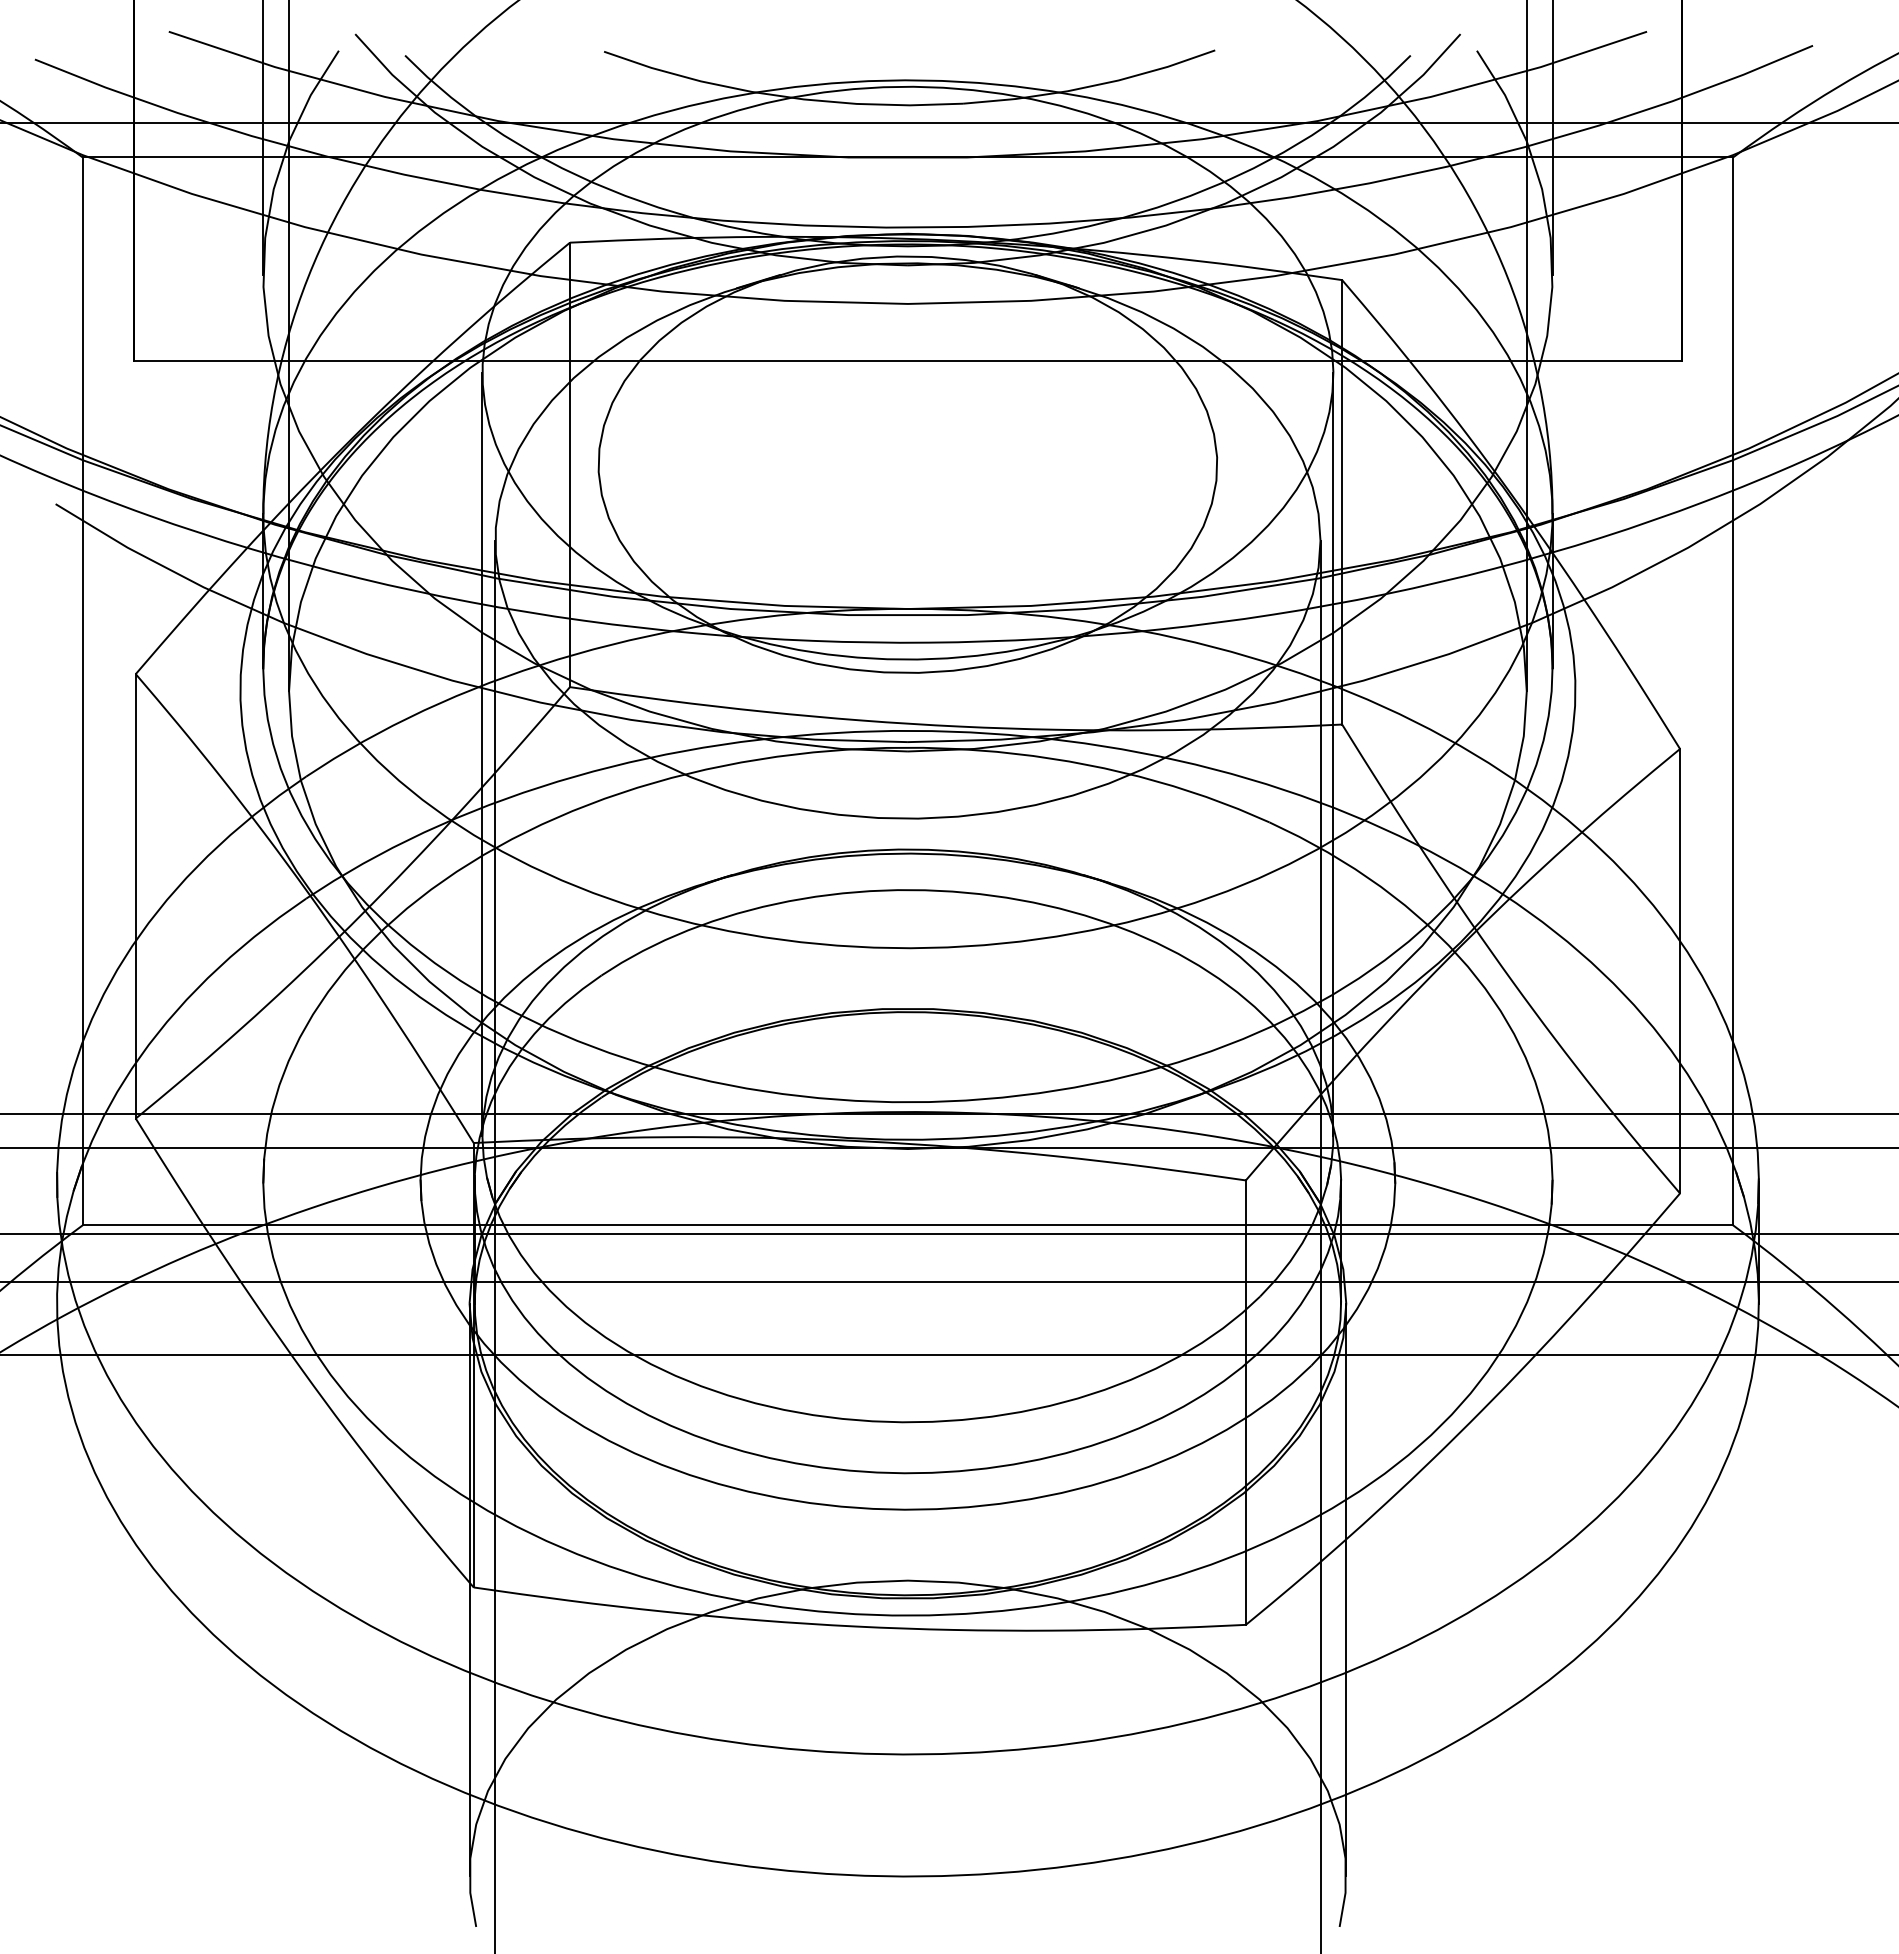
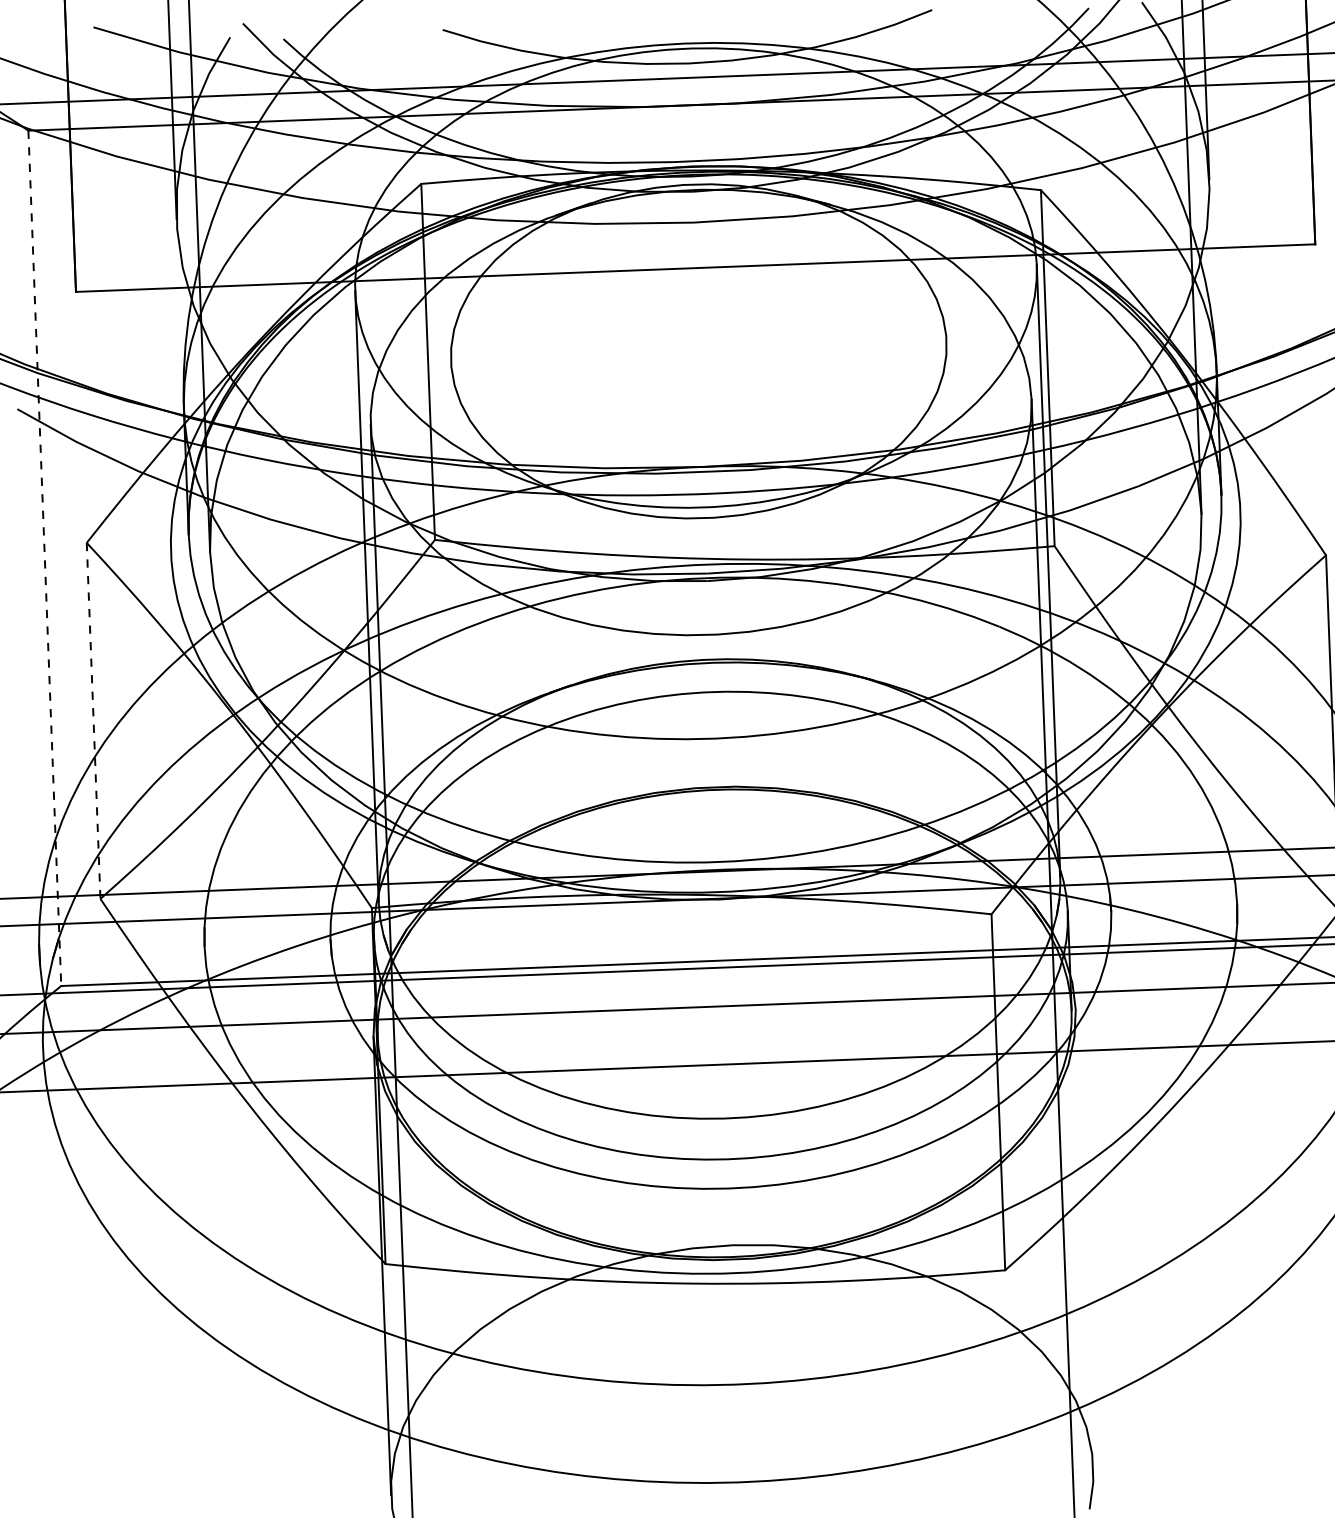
line: (82, 691) -> (44, 558), solid -> dashed
line: (135, 896) -> (93, 721), solid -> dashed
line: (1346, 1589) -> (1084, 1238), removed

